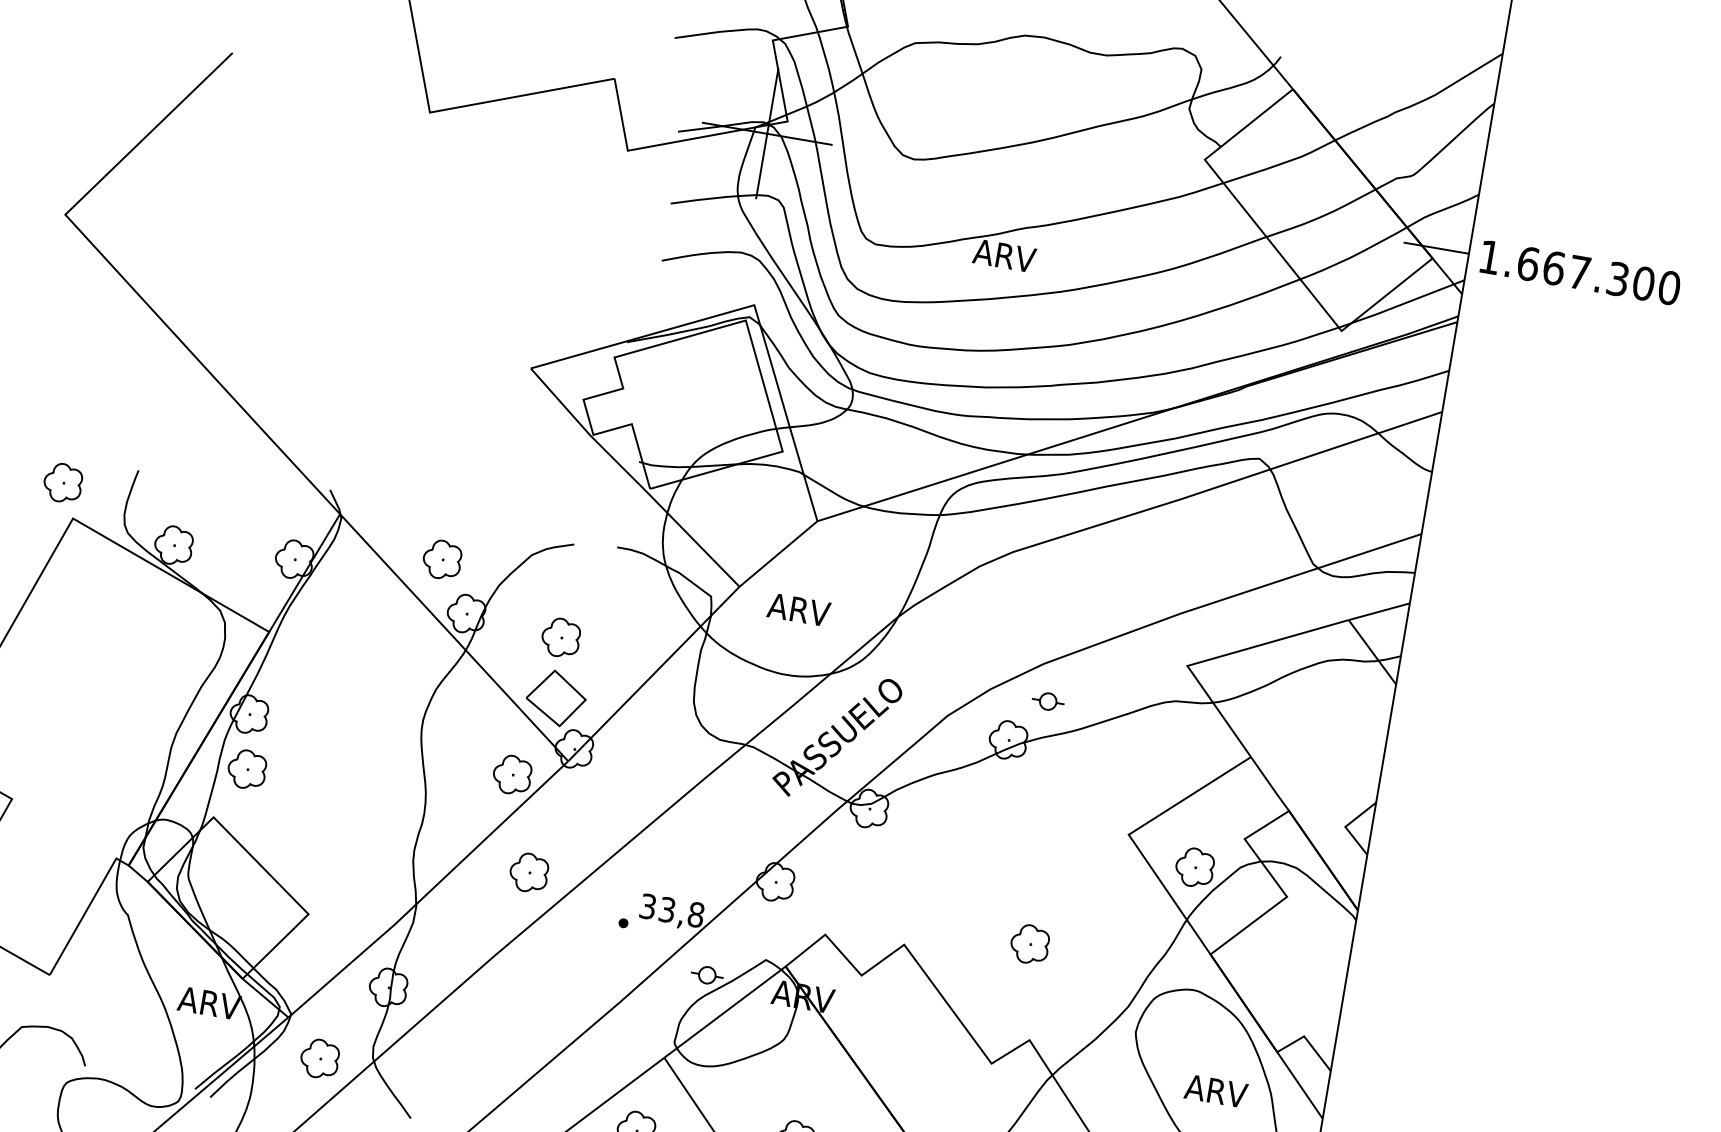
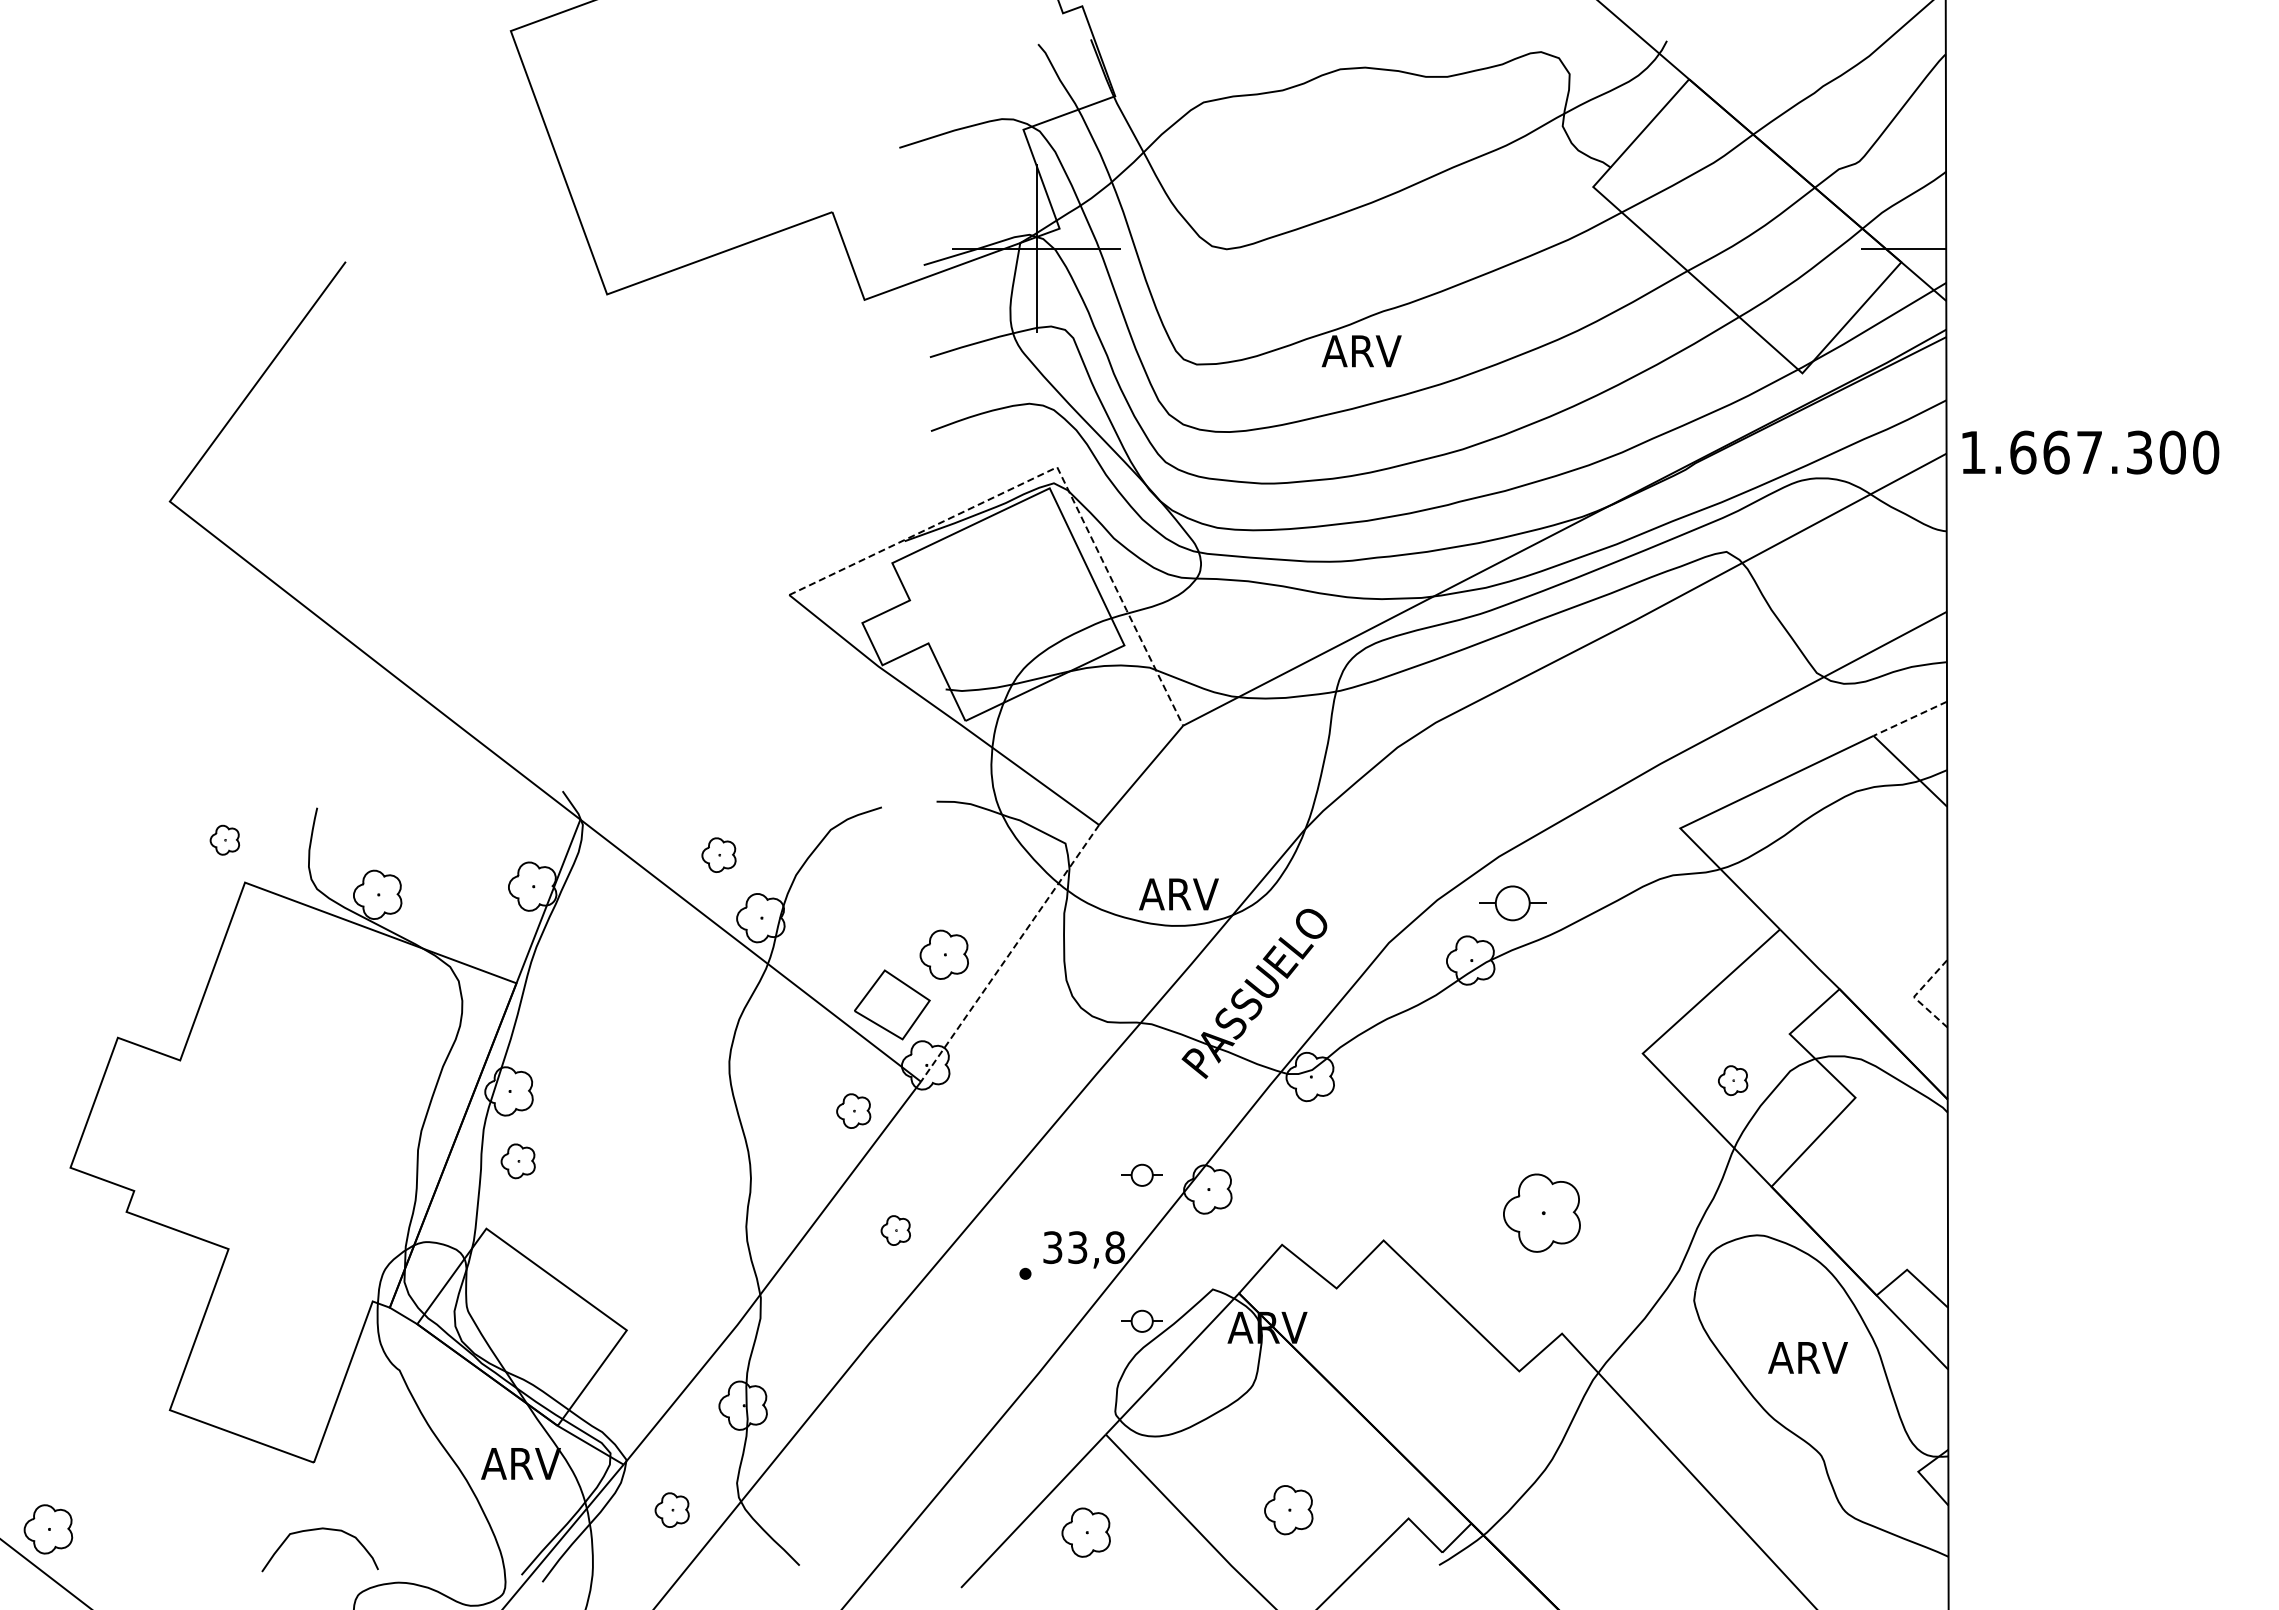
text: (1580, 272) -> (2090, 452), moved
line: (752, 305) -> (1054, 468), solid -> dashed
part: (62, 483) -> (224, 840), size x0.6
part: (441, 560) -> (718, 855), size x0.7
text: (798, 609) -> (1178, 894), moved
line: (1378, 612) -> (1909, 719), solid -> dashed
part: (560, 637) -> (943, 954), moved
line: (653, 674) -> (1009, 953), solid -> dashed
part: (1048, 701) -> (1512, 902), size x1.6
part: (246, 769) -> (517, 1161), size x0.7
part: (512, 775) -> (853, 1111), size x0.7
line: (1346, 825) -> (1915, 995), solid -> dashed
part: (726, 861) -> (1141, 1174), added
part: (1194, 867) -> (1732, 1080), size x0.6
part: (528, 872) -> (895, 1230), size x0.6
part: (1029, 943) -> (1541, 1212), size x1.6
part: (319, 1059) -> (671, 1510), size x0.7

